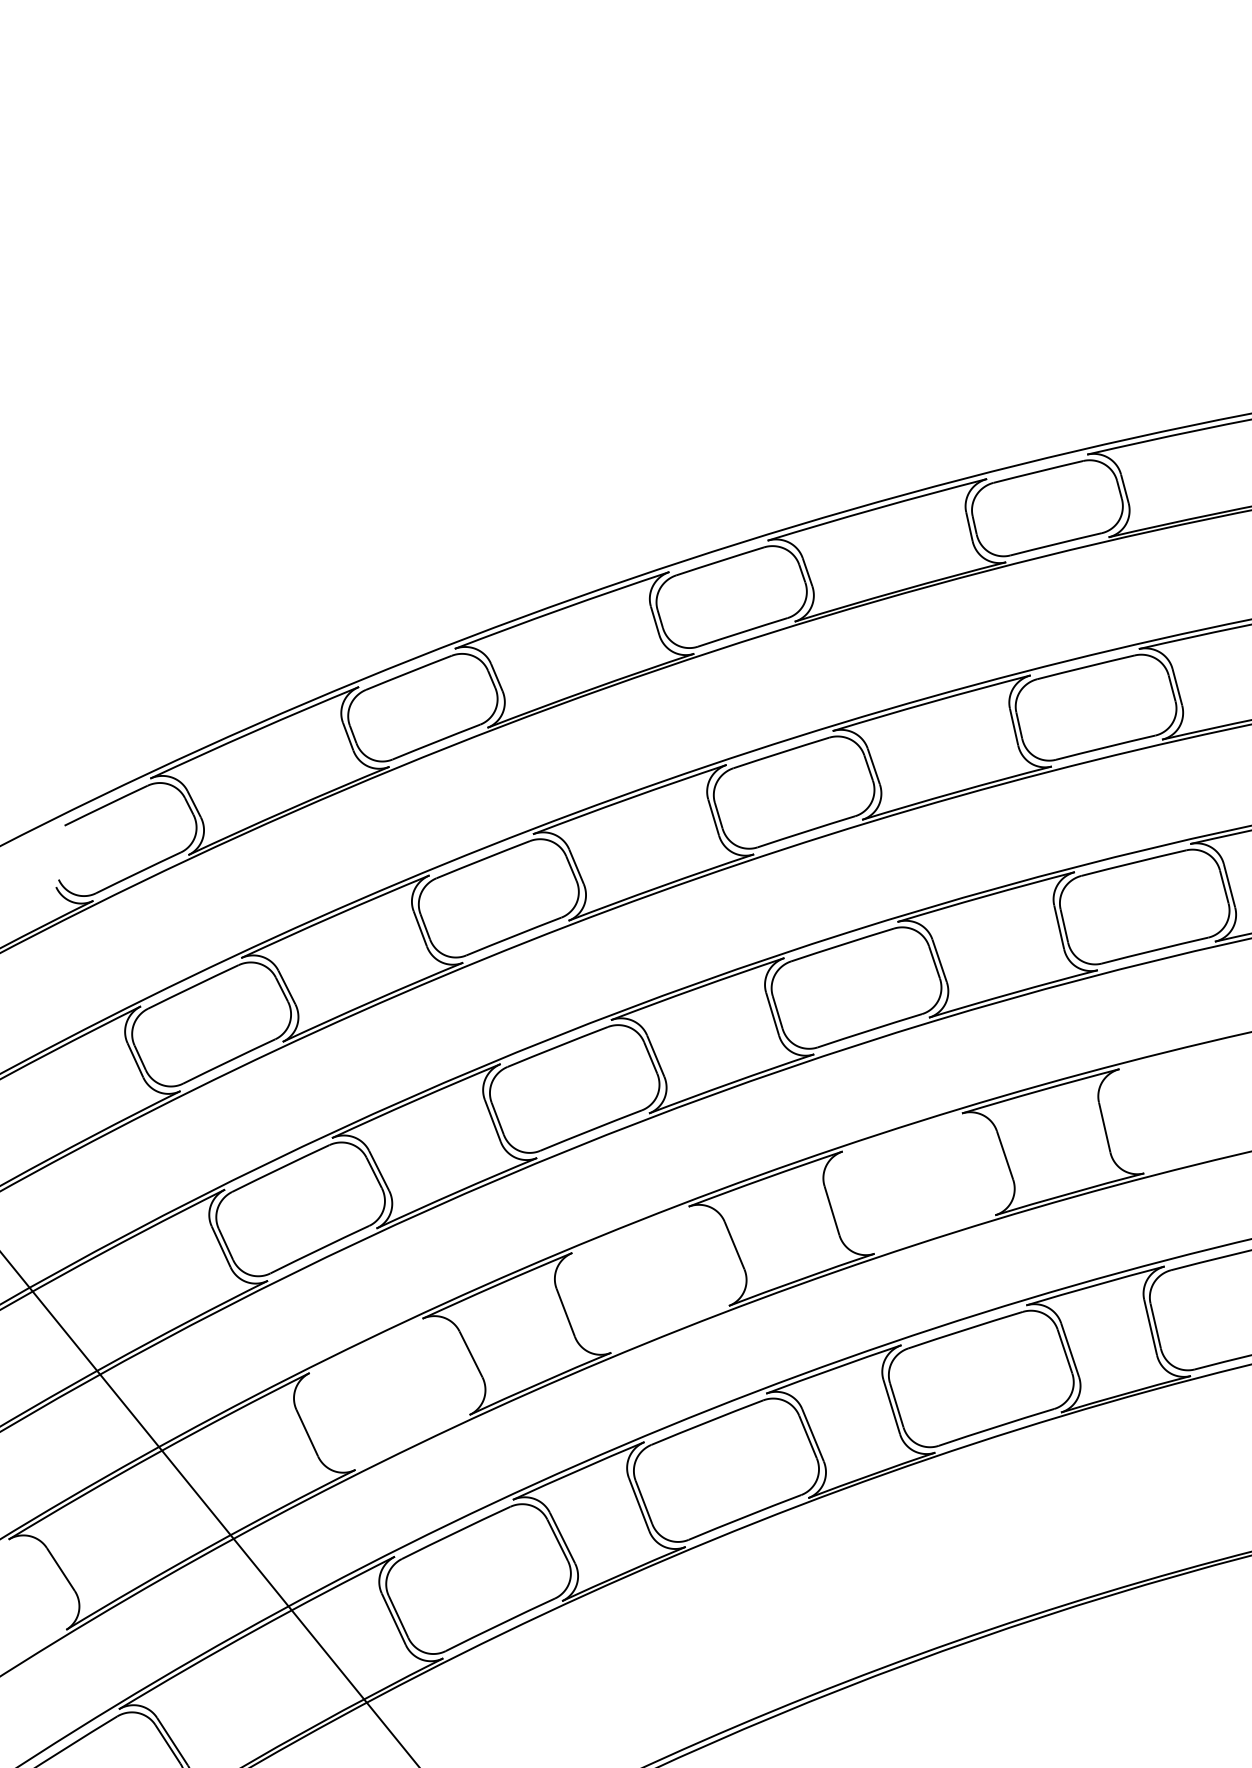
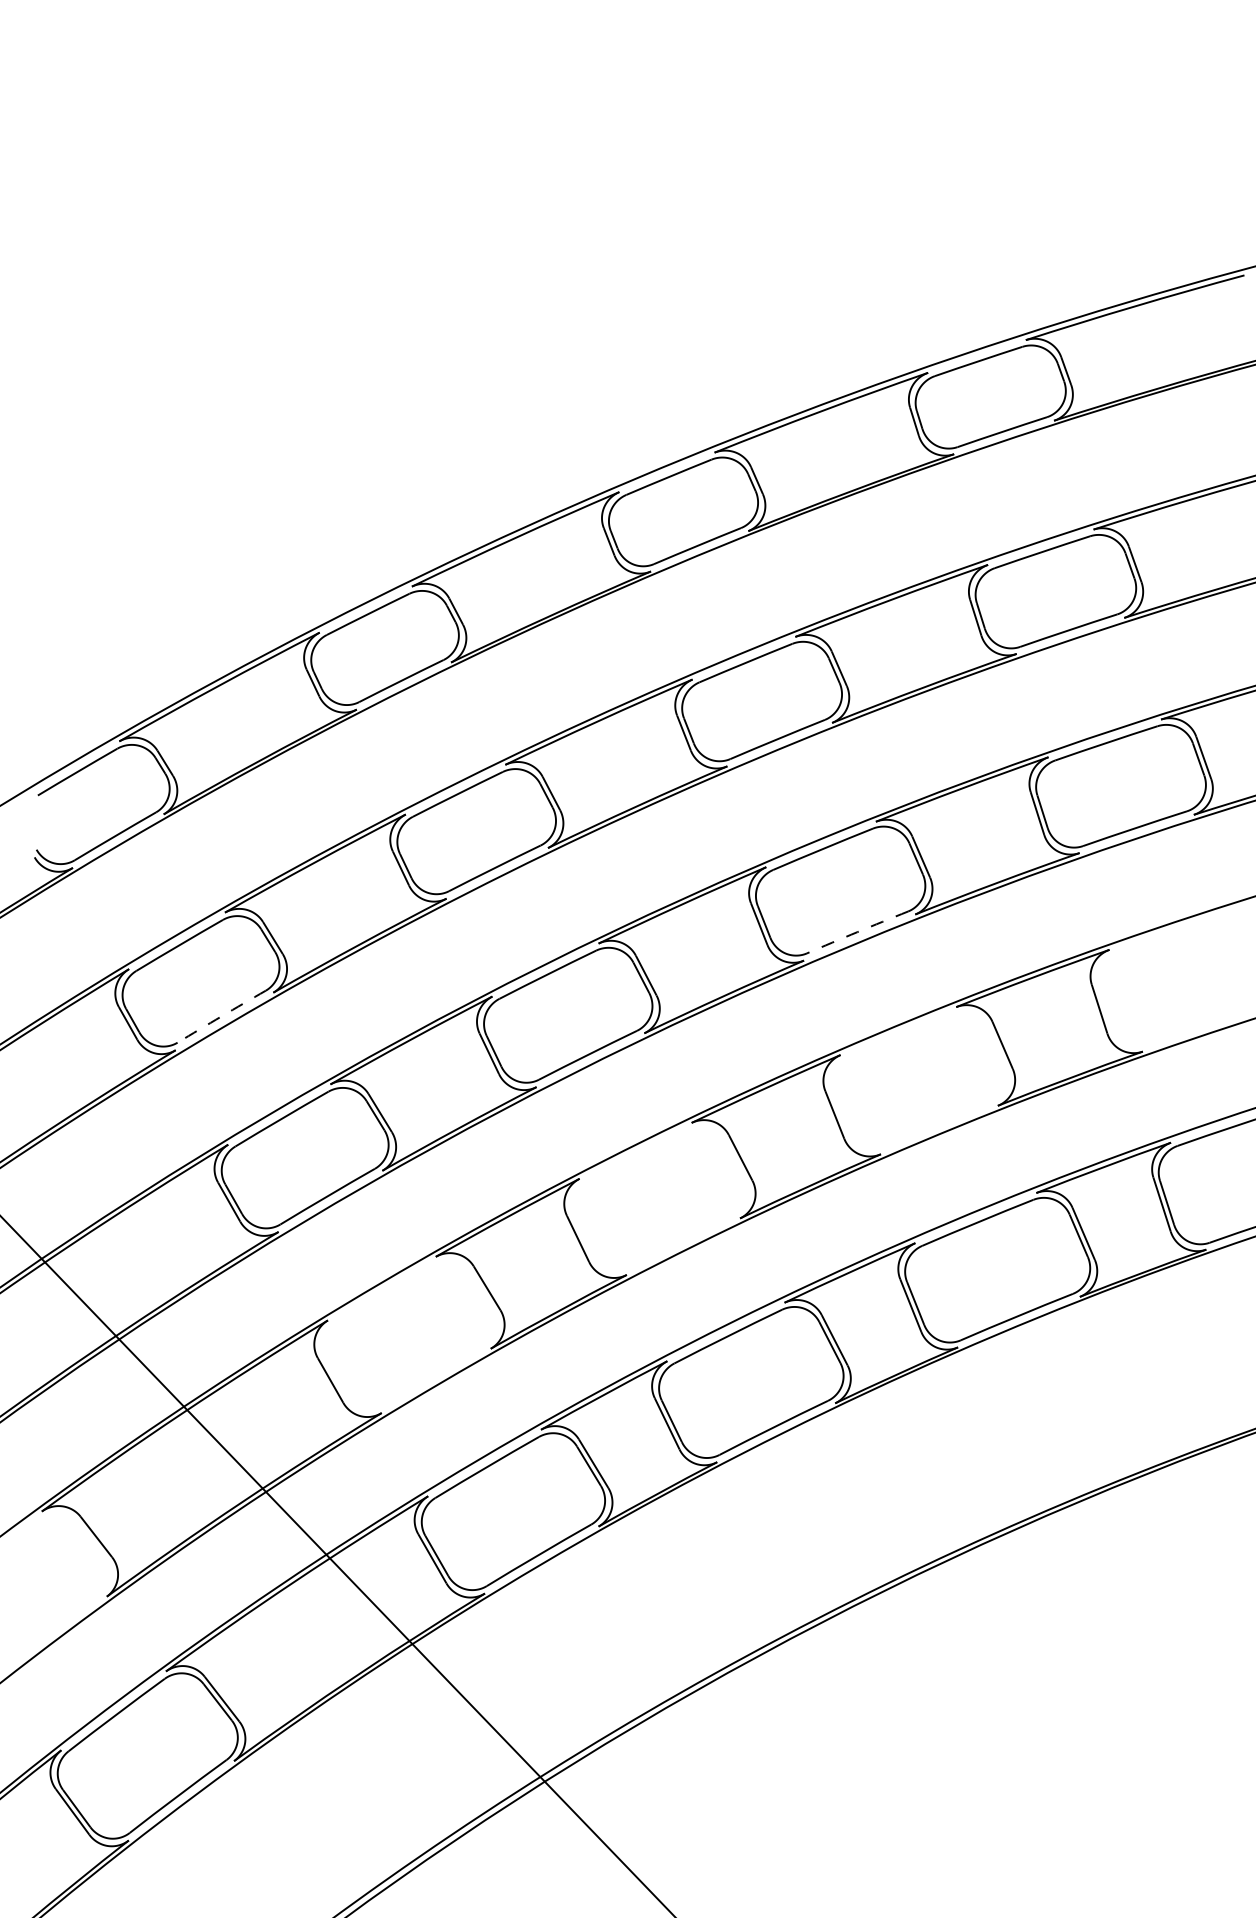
arc: (869, 1030) -> (857, 932), solid -> dashed
arc: (229, 1061) -> (221, 1016), solid -> dashed

